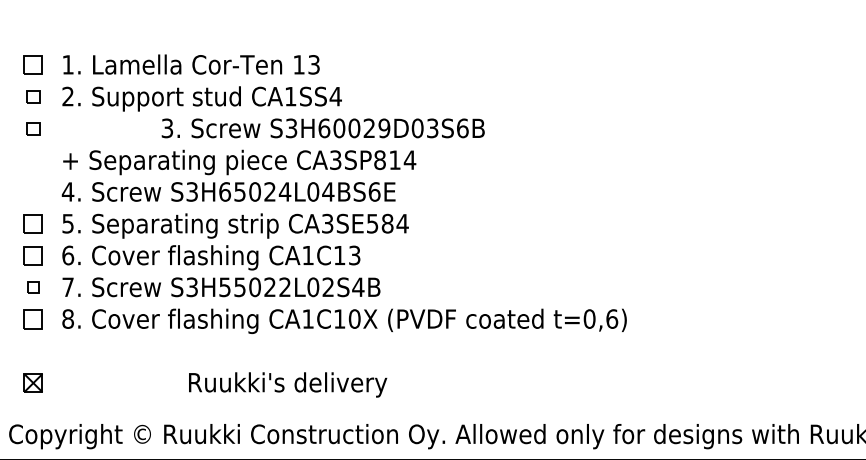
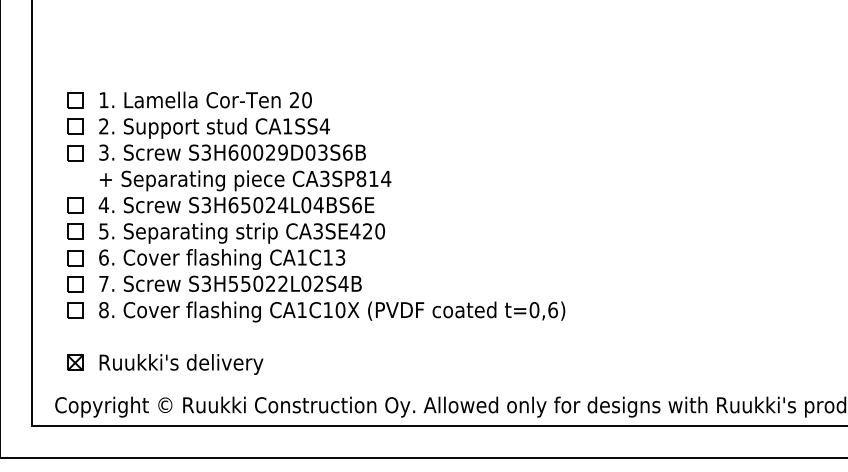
text: (306, 65) -> (300, 100), 13 -> 20
part: (33, 96) -> (75, 126), size x1.43
text: (323, 128) -> (232, 152), moved
part: (33, 129) -> (75, 153), size x1.43
part: (33, 192) -> (75, 205), added
text: (387, 223) -> (367, 231), CA3SE584 -> CA3SE420
part: (33, 288) -> (75, 284), size x1.67
text: (288, 384) -> (181, 364), moved

